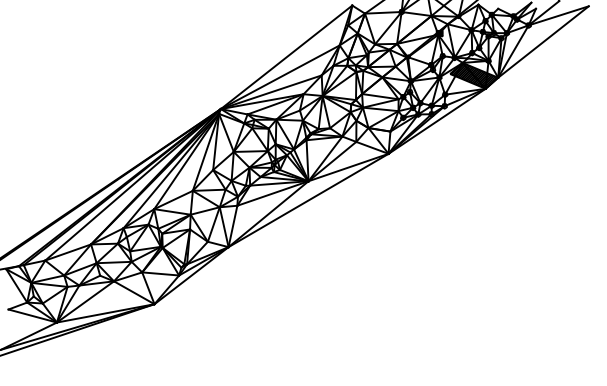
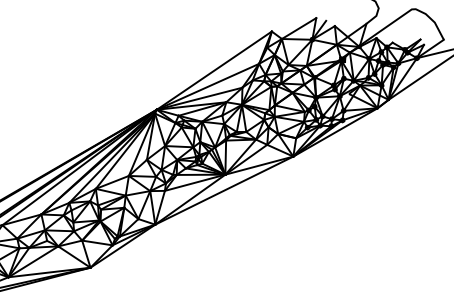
hatch: (474, 75) -> (369, 96), removed

